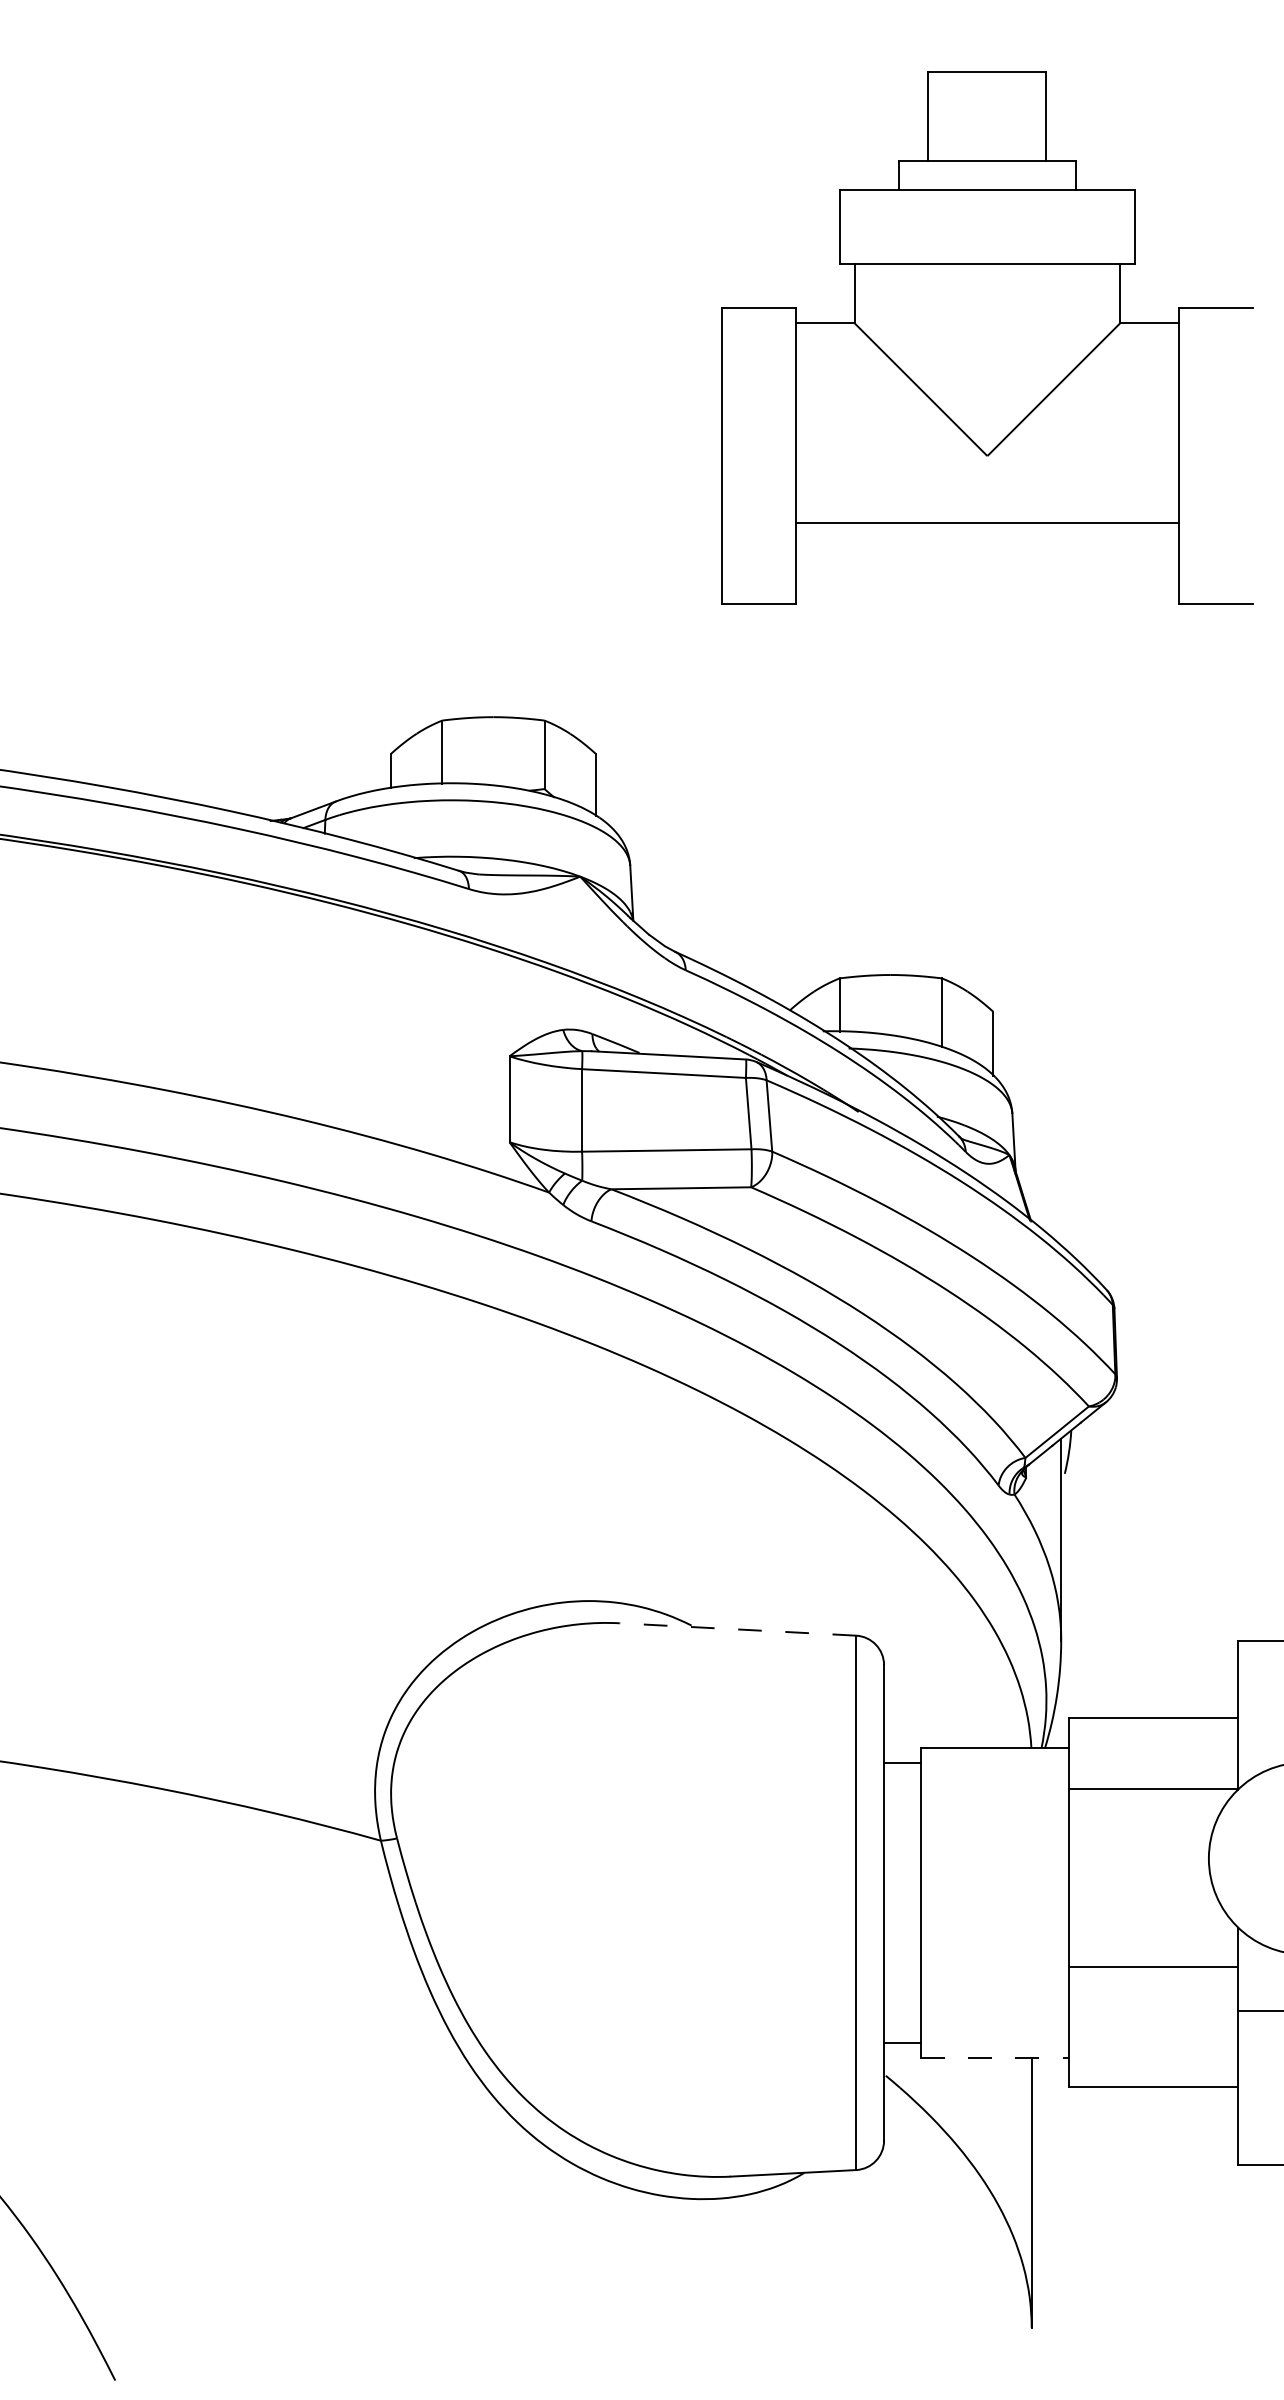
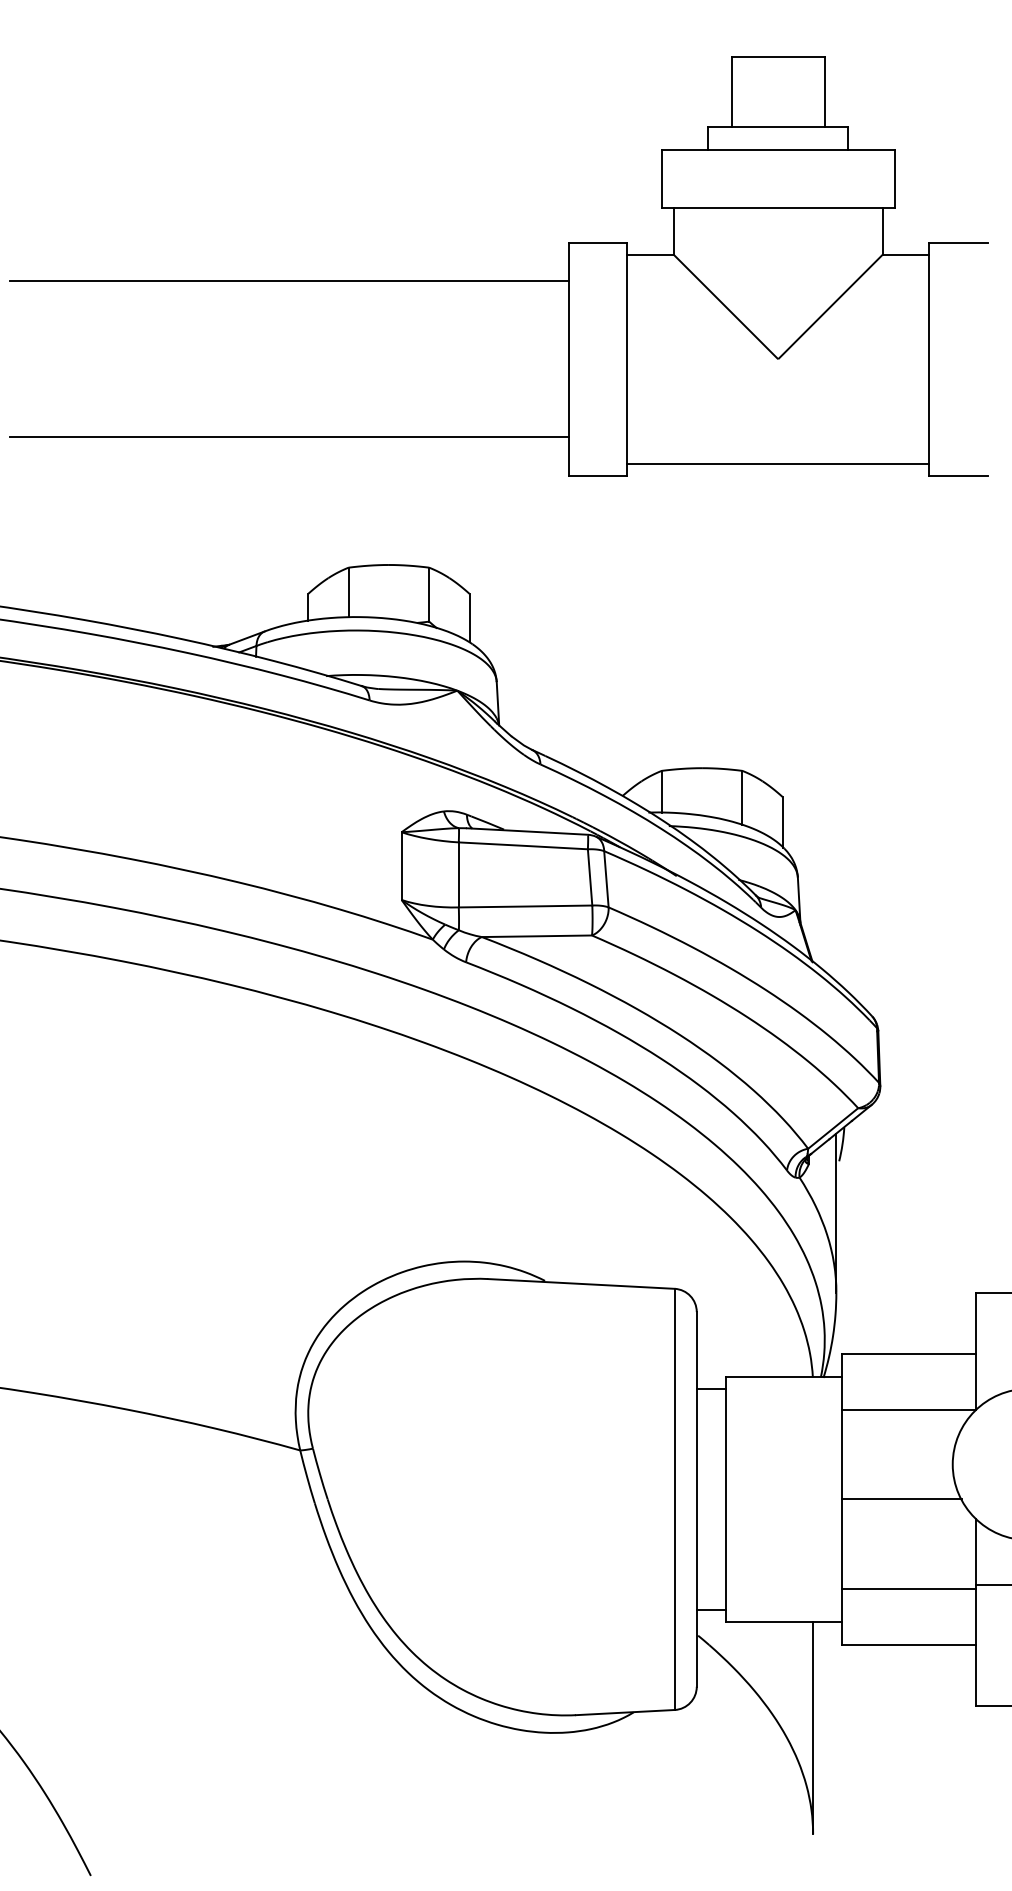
line: (367, 357) -> (289, 281), added
line: (986, 522) -> (777, 463), moved
line: (367, 555) -> (289, 437), added
line: (736, 1628) -> (580, 1283), dashed -> solid
line: (1143, 1902) -> (901, 1499), added
line: (1154, 1967) -> (909, 1589), moved
line: (995, 2057) -> (784, 1621), dashed -> solid

